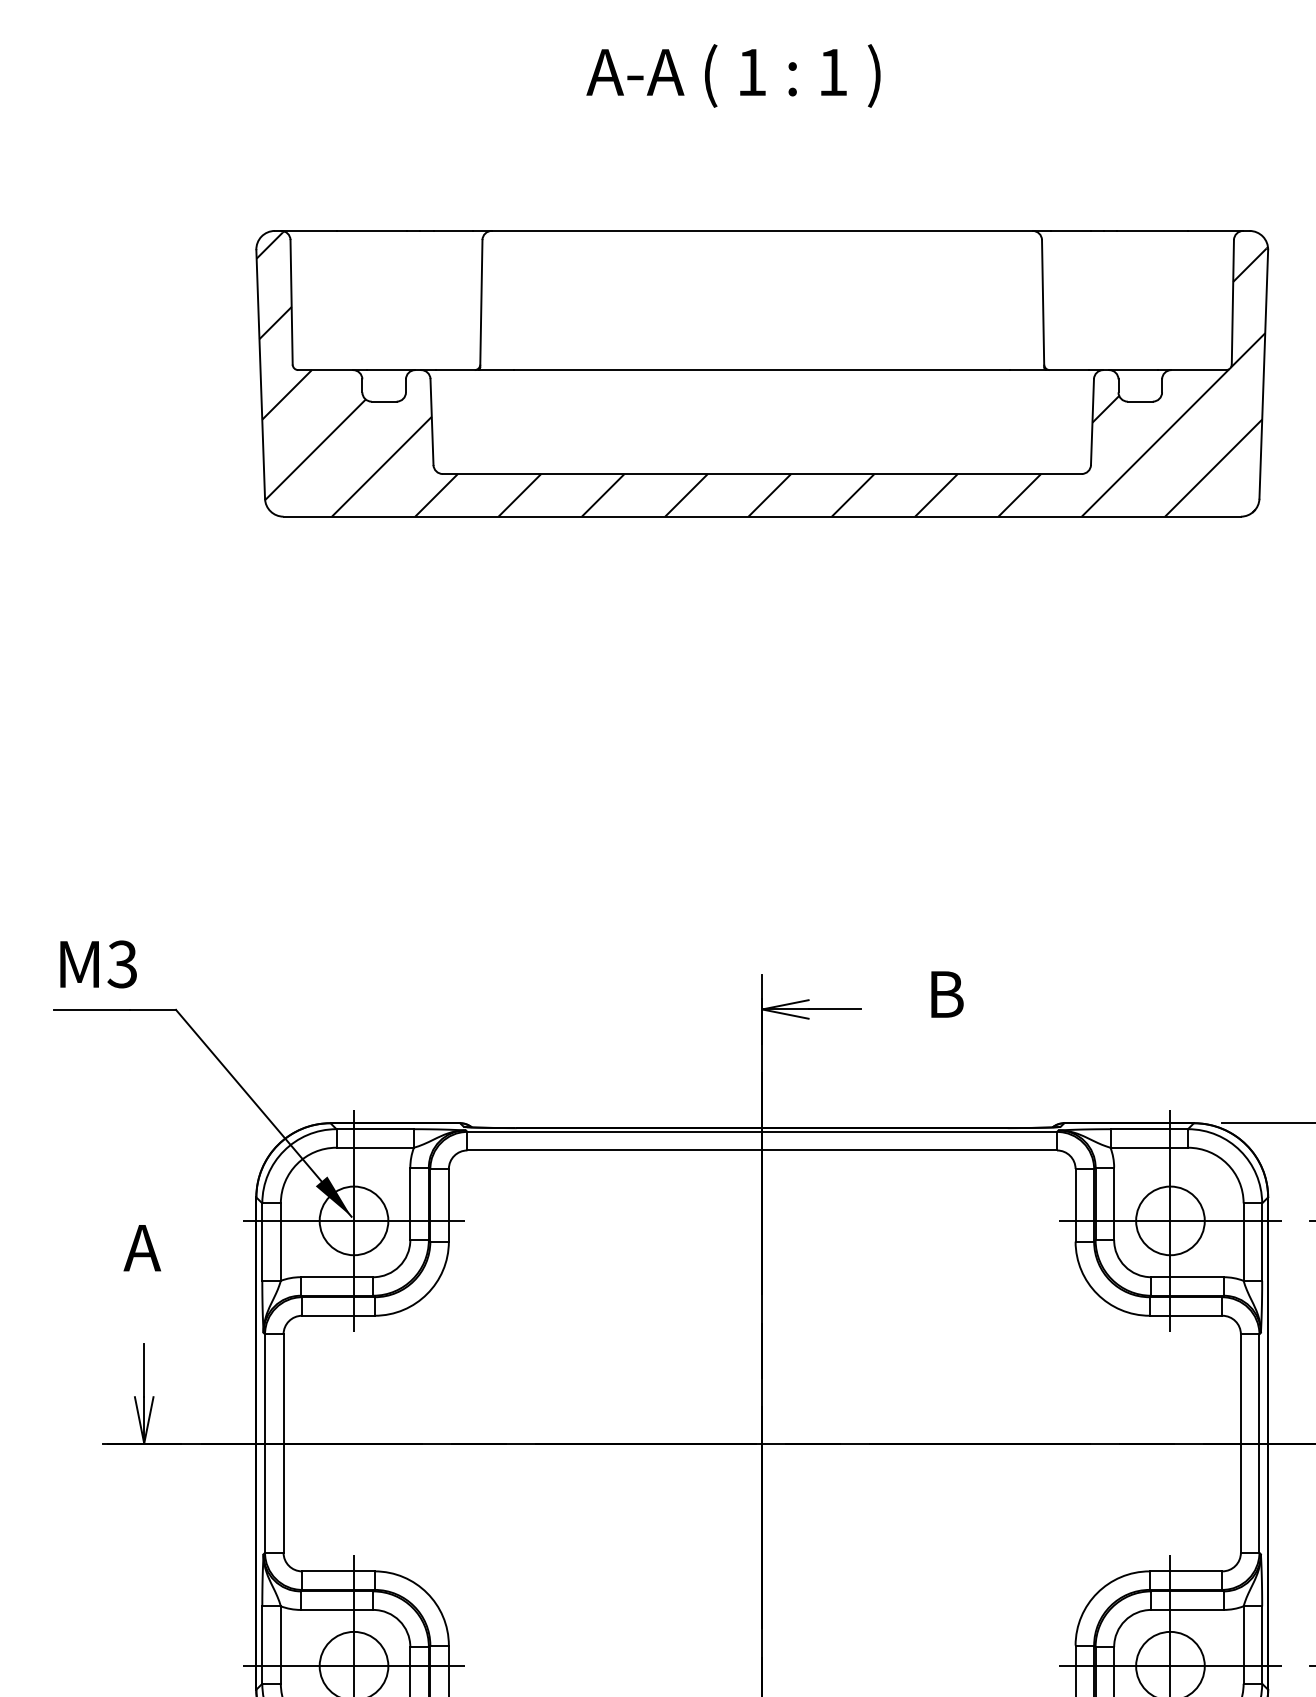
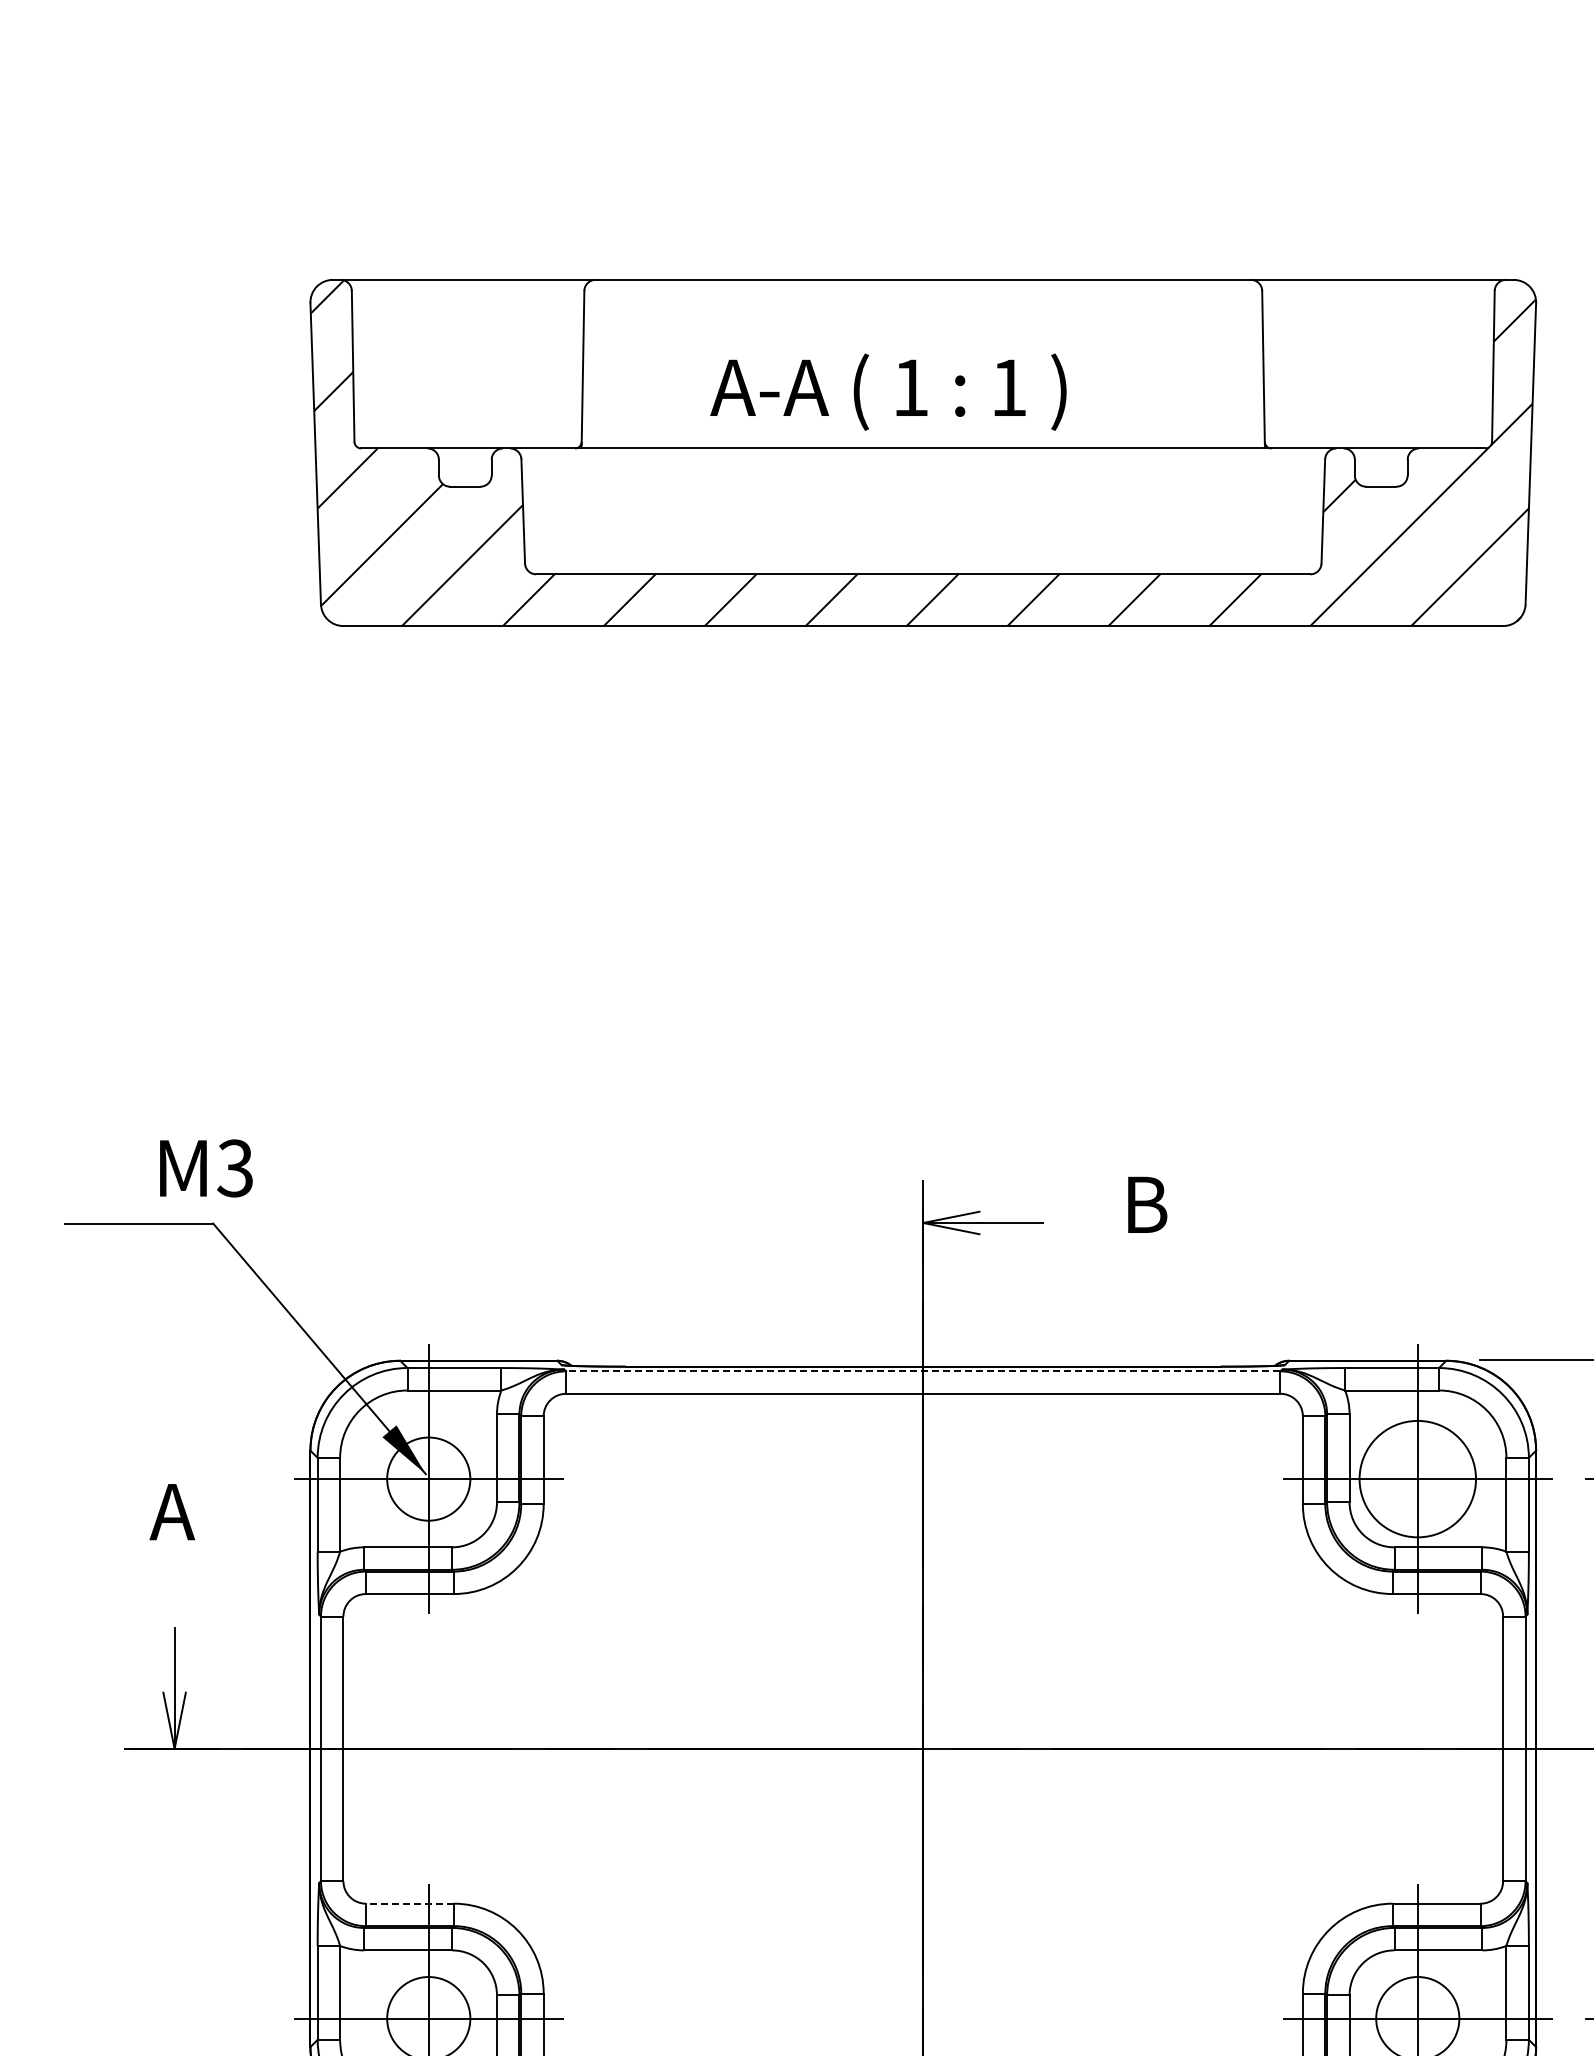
text: (733, 75) -> (888, 391), moved
text: (98, 964) -> (206, 1168), moved
line: (761, 1132) -> (922, 1371), solid -> dashed
circle: (1170, 1220) -> (1417, 1478), size x1.4
line: (338, 1571) -> (409, 1903), solid -> dashed

